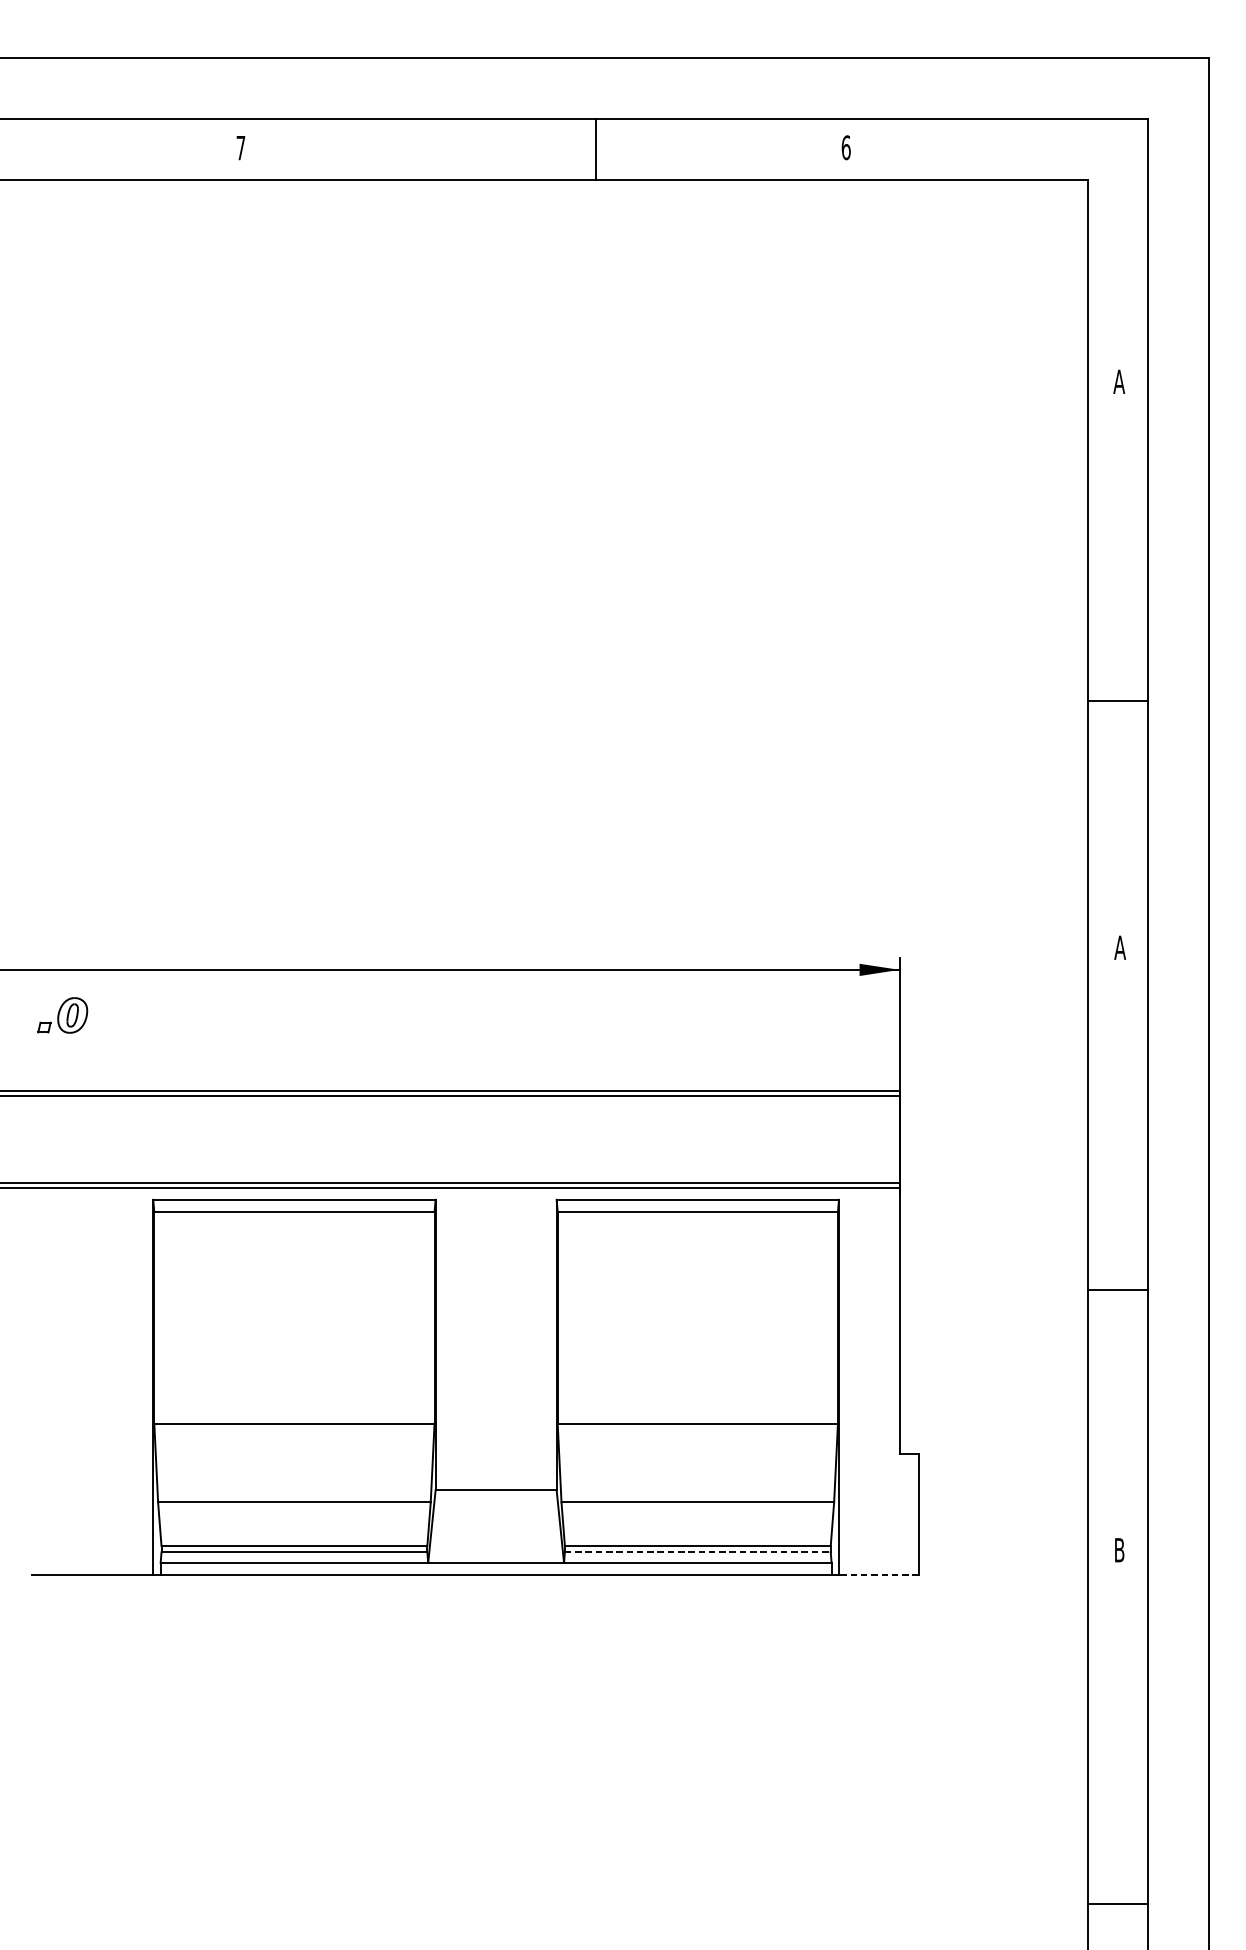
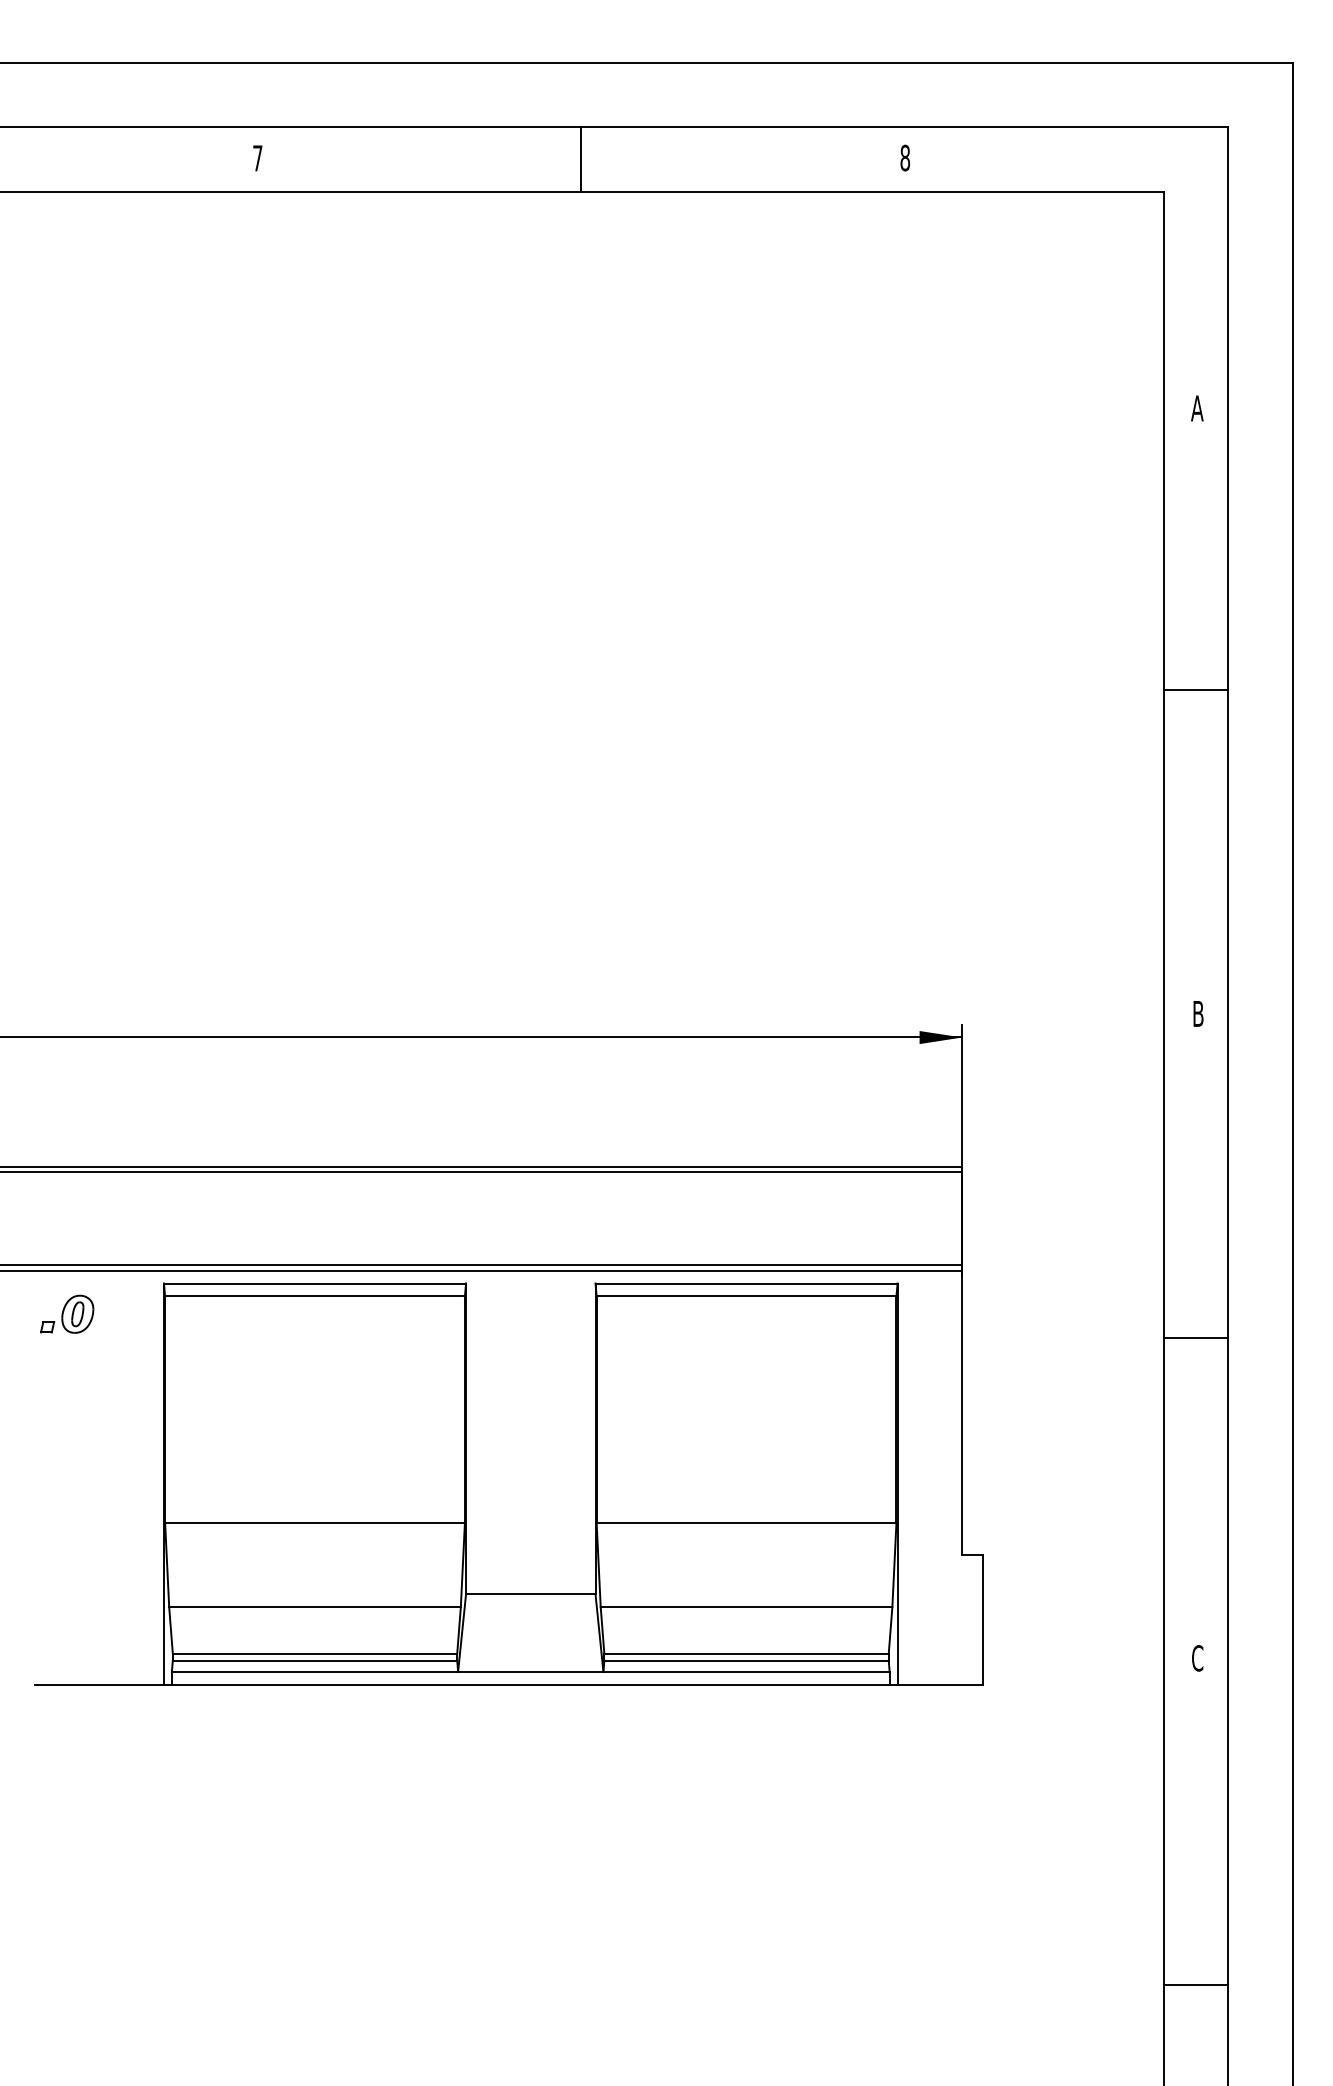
text: (846, 147) -> (905, 157), 6 -> 8
line: (595, 149) -> (581, 159), moved
line: (1117, 700) -> (1195, 690), moved
text: (1120, 947) -> (1198, 1013), A -> B
part: (63, 1014) -> (67, 1313), moved
line: (1117, 1289) -> (1195, 1337), moved
text: (1119, 1550) -> (1197, 1658), B -> C
line: (698, 1552) -> (747, 1660), dashed -> solid
line: (879, 1574) -> (940, 1684), dashed -> solid
line: (1117, 1903) -> (1195, 1984), moved

